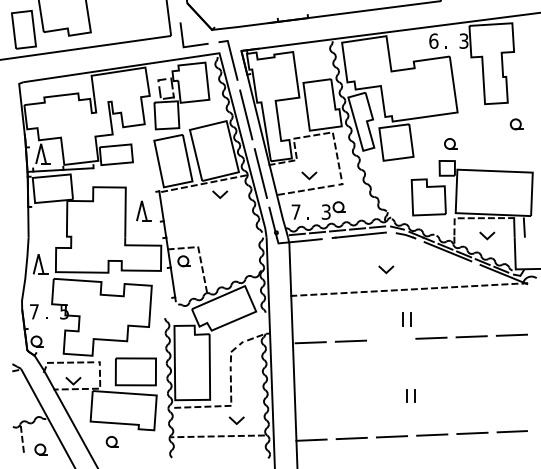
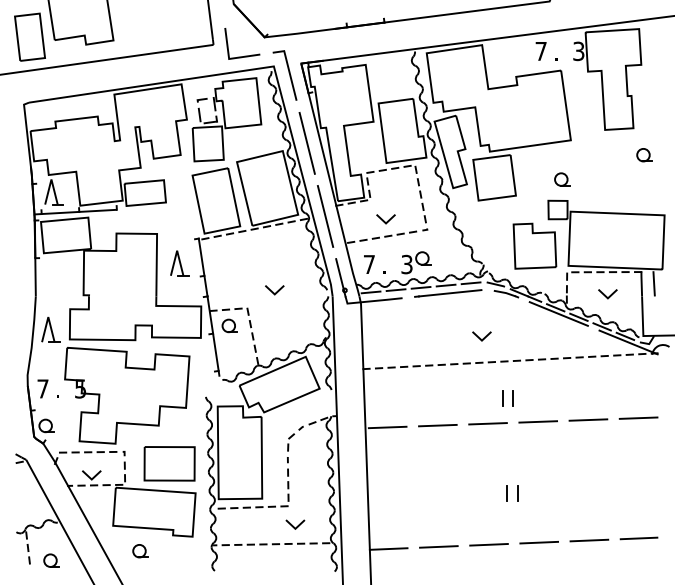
text: (433, 40) -> (540, 50), 6 -> 7
line: (221, 195) -> (276, 291), moved
line: (391, 339) -> (488, 423), added

